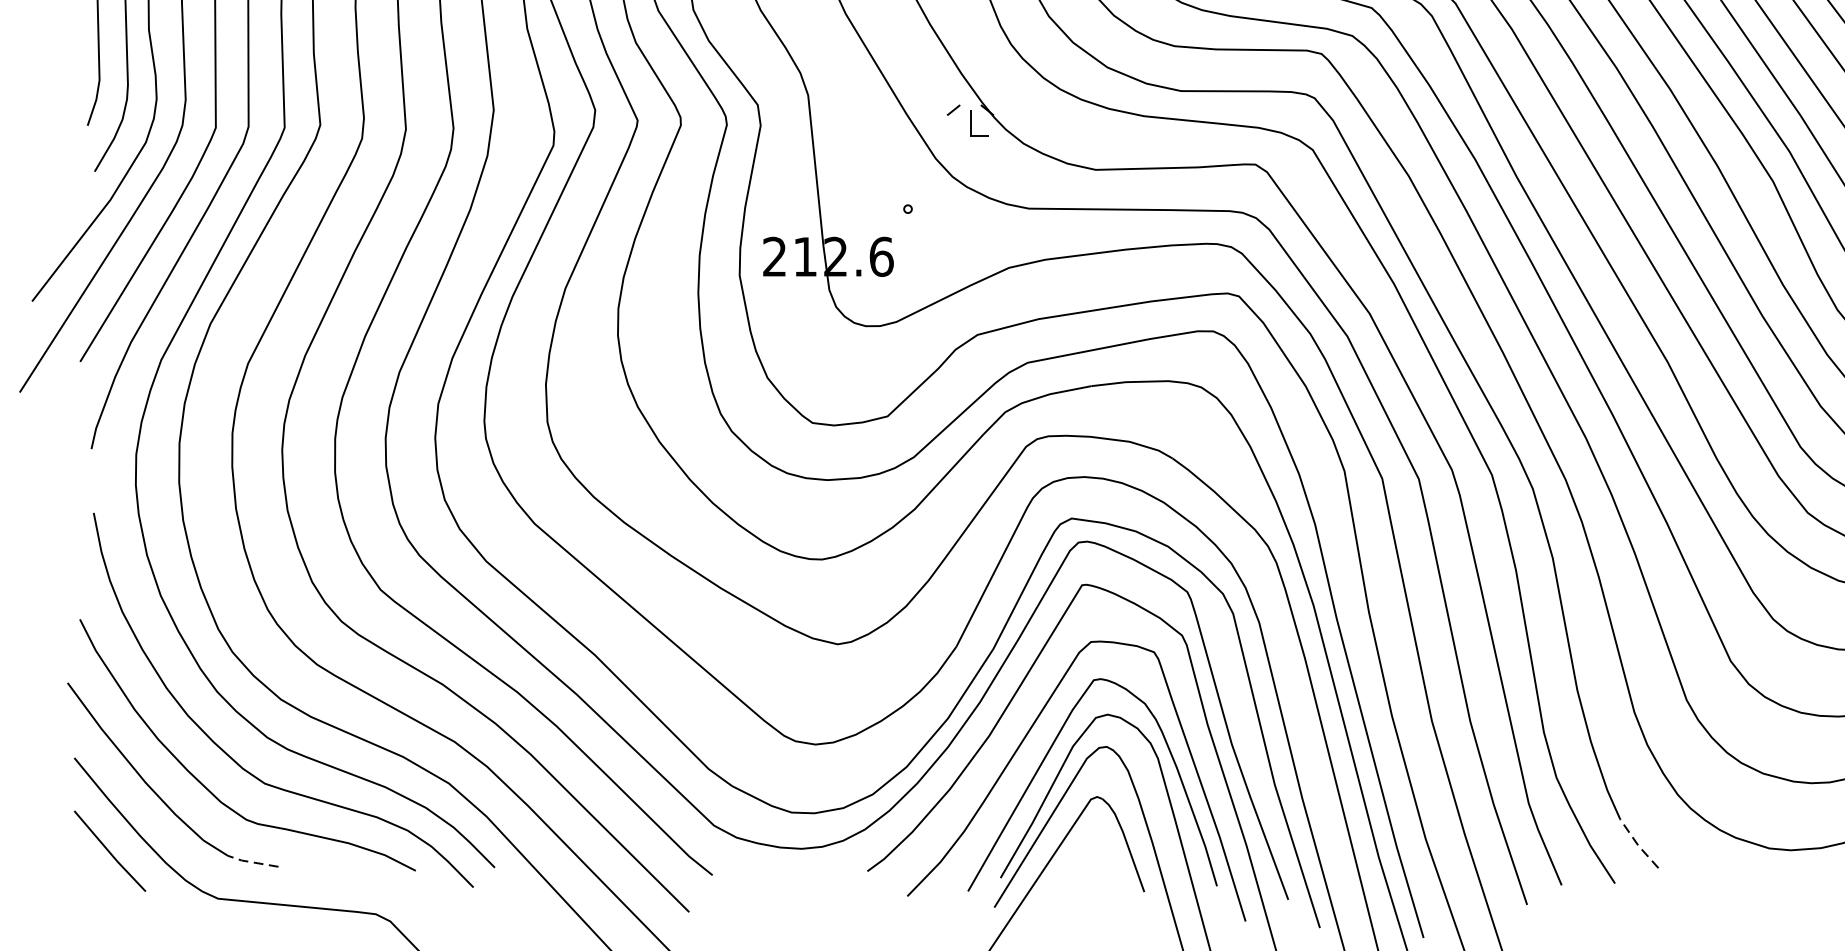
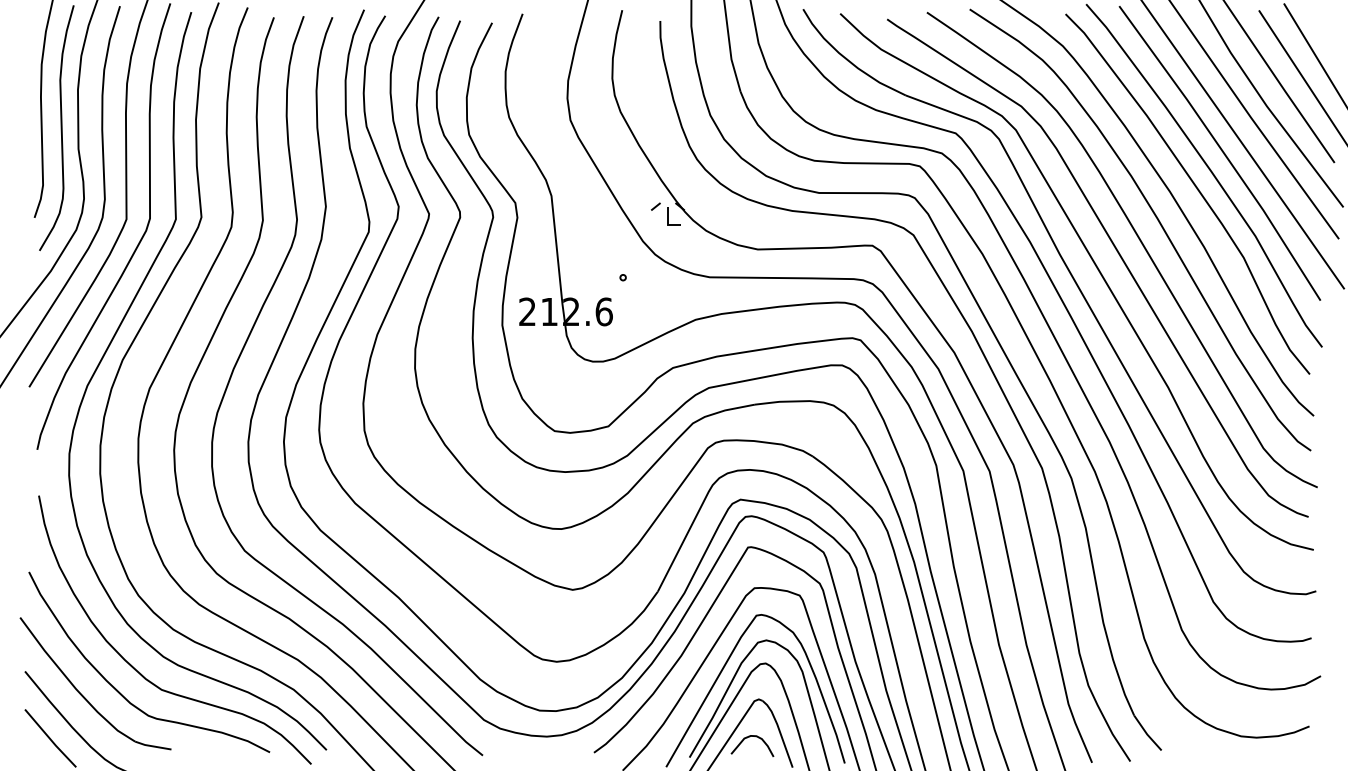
line: (1637, 844) -> (1146, 733), dashed -> solid
curve: (1084, 850) -> (749, 737), added
line: (250, 862) -> (151, 746), dashed -> solid

